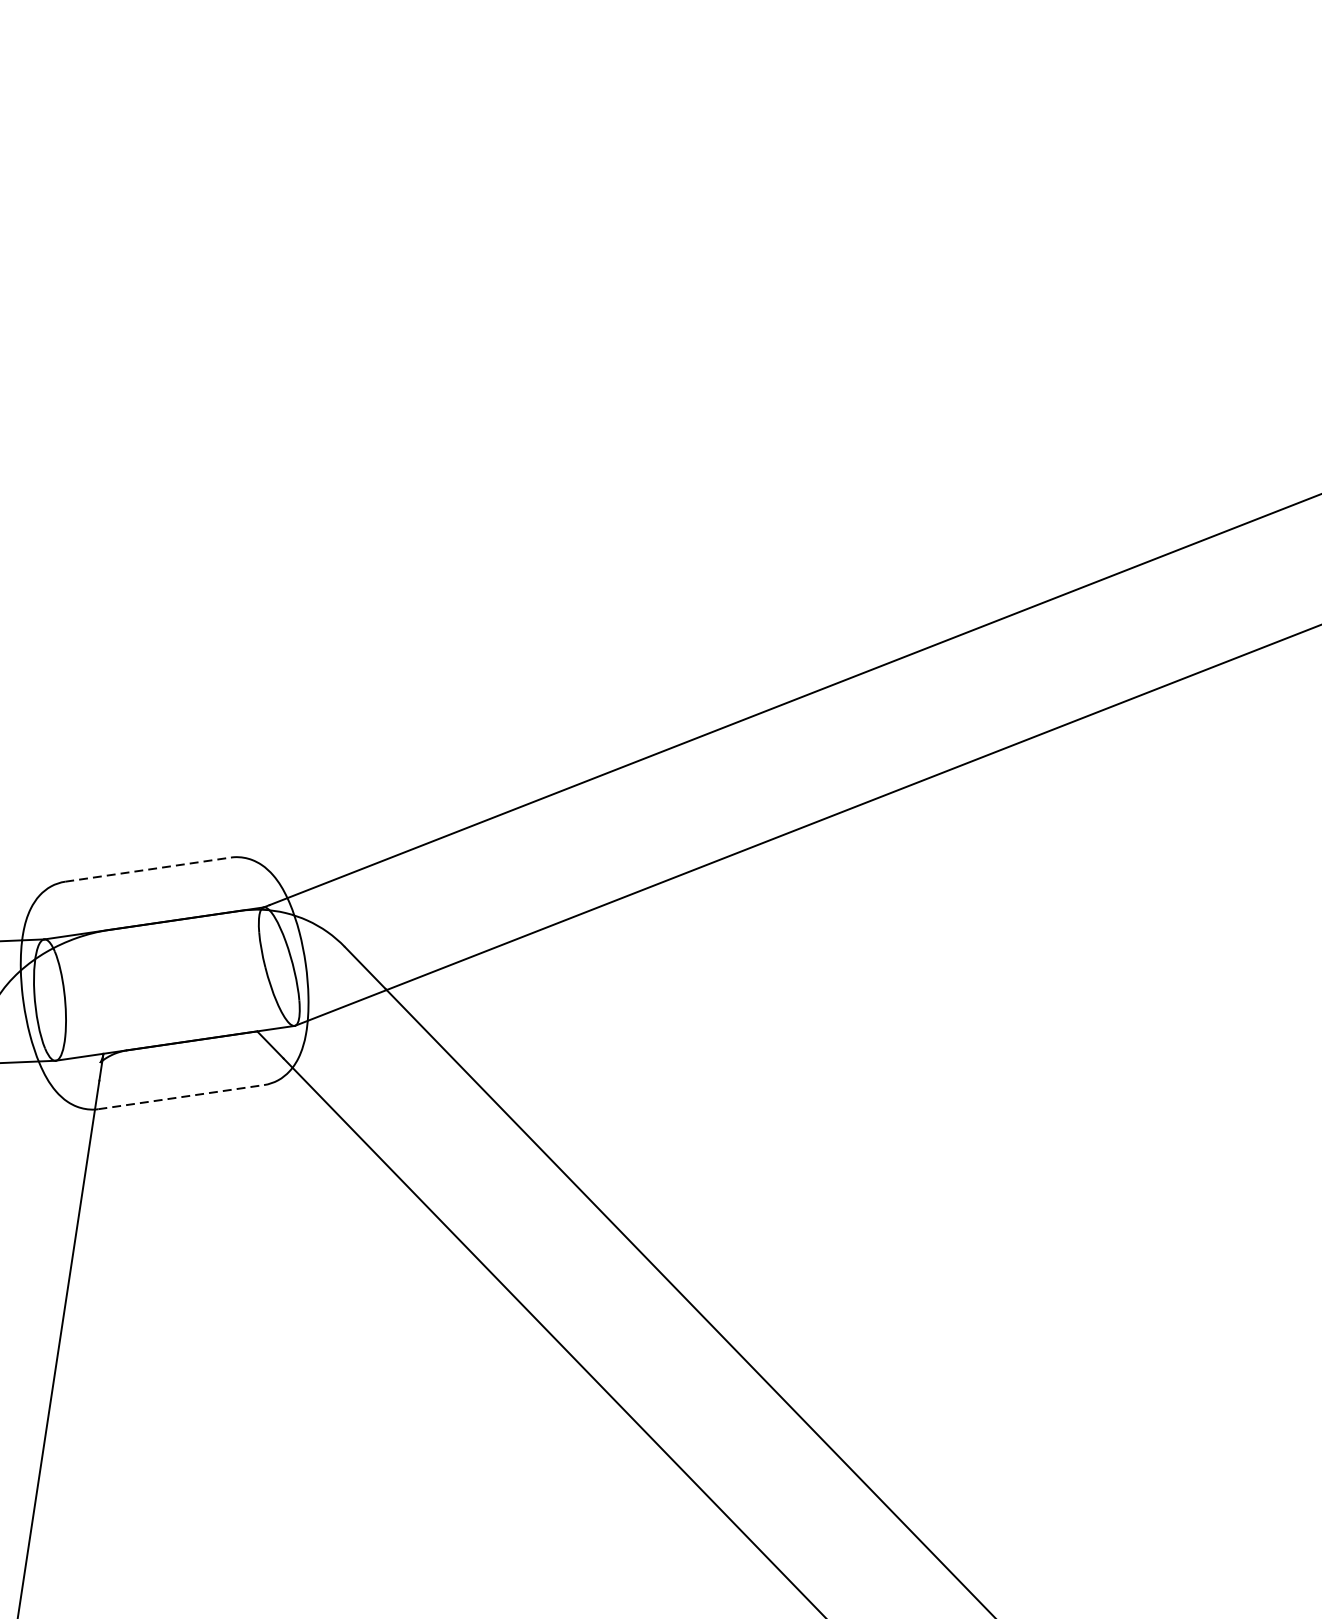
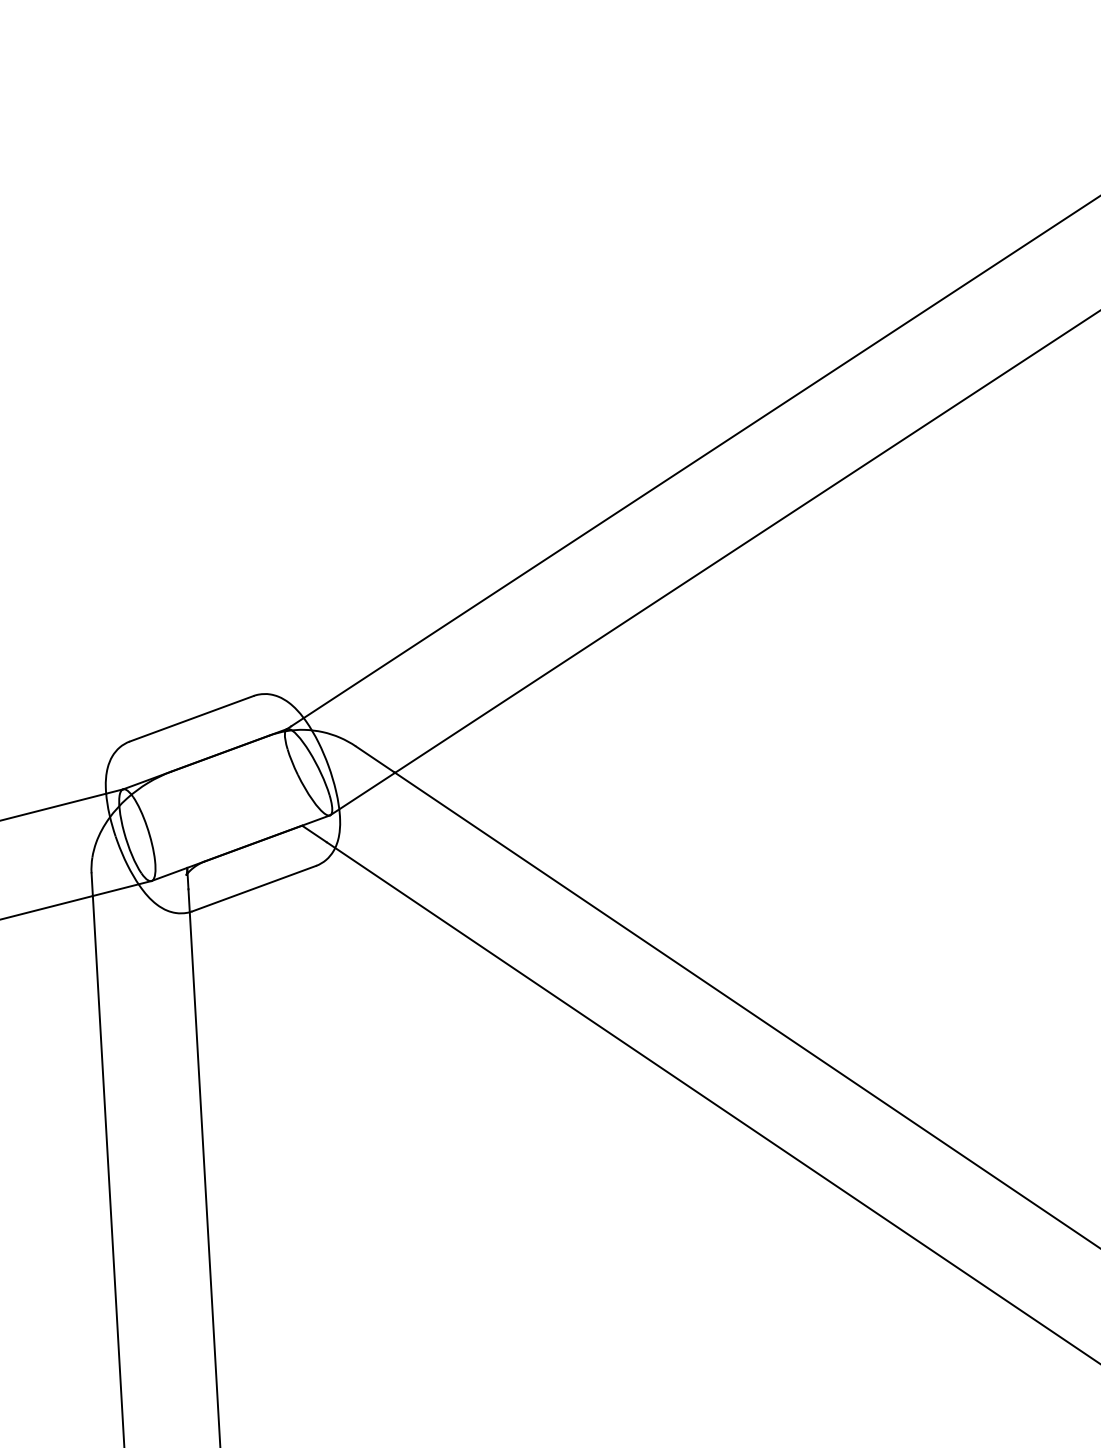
line: (147, 869) -> (191, 718), dashed -> solid
line: (181, 1096) -> (254, 888), dashed -> solid

